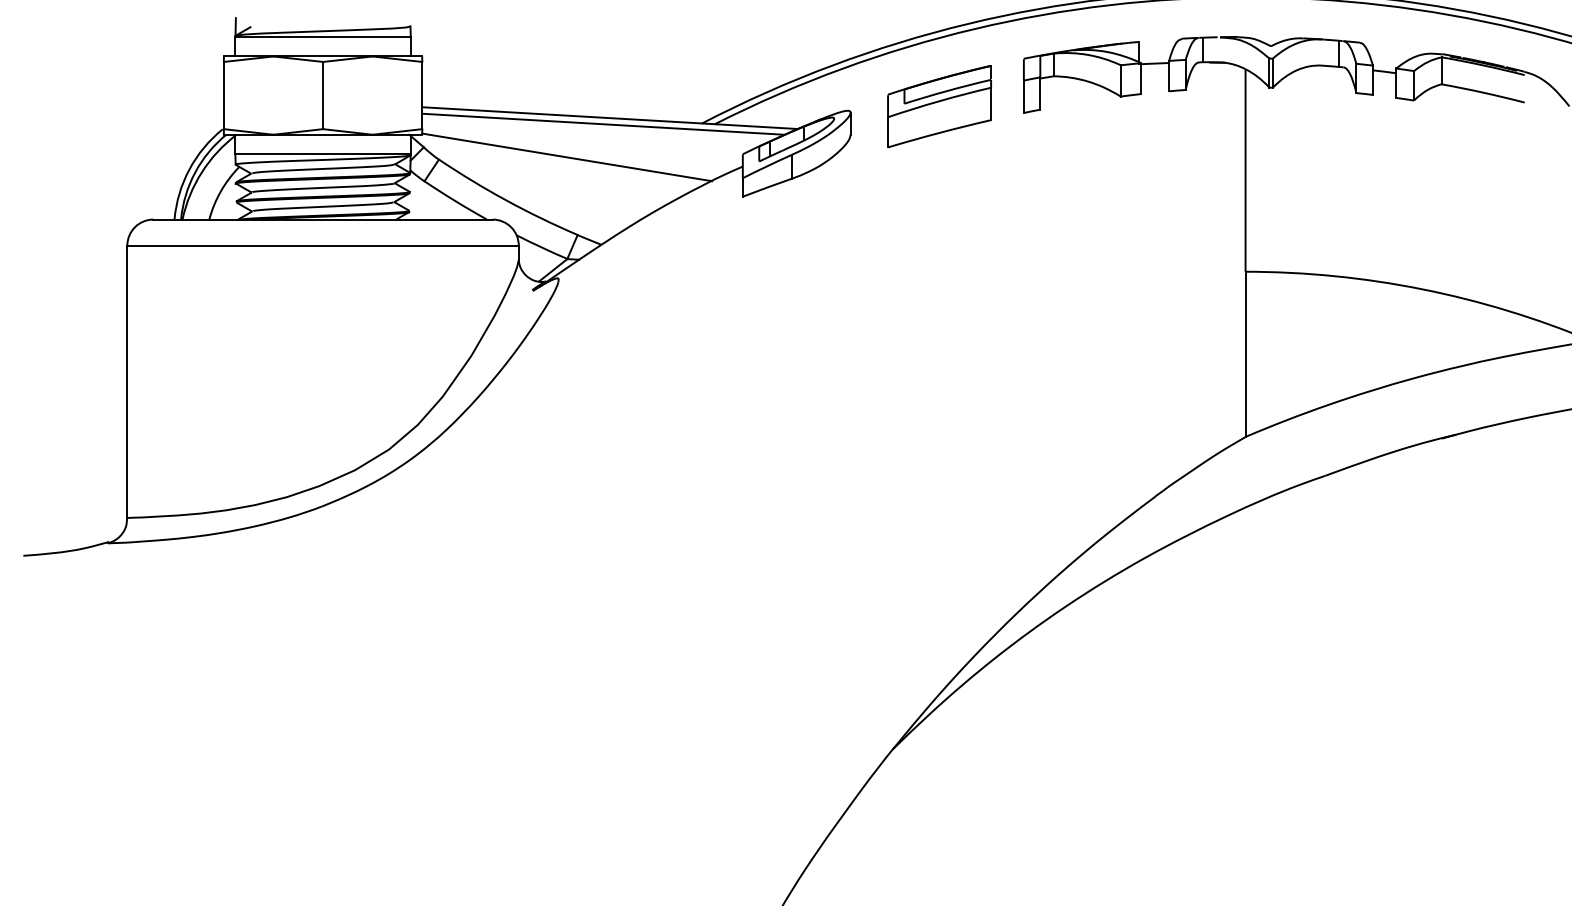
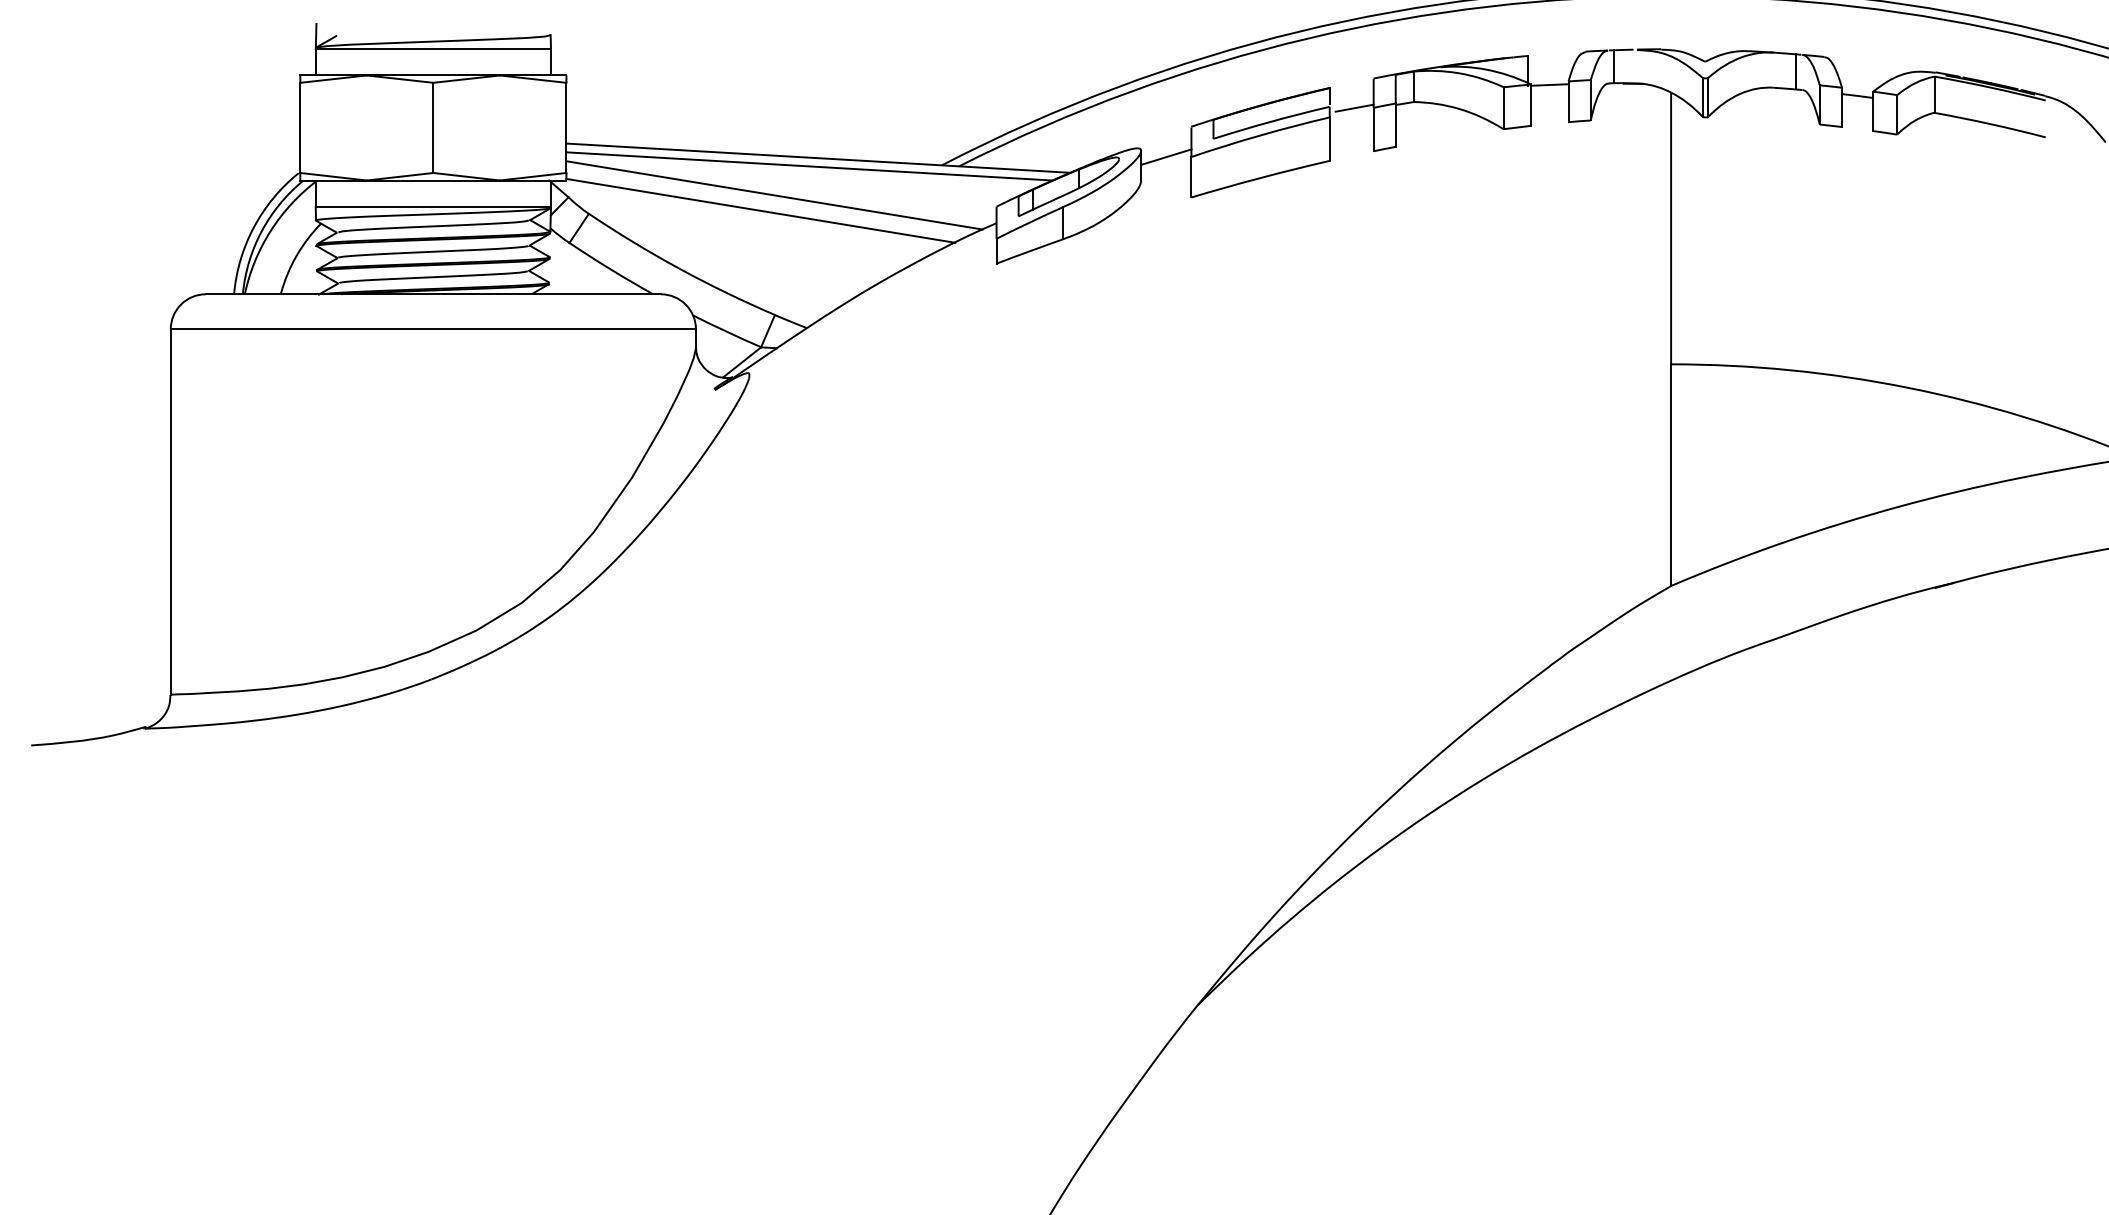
line: (1009, 80) -> (1354, 107), added
line: (869, 116) -> (1166, 156), added
line: (577, 145) -> (774, 195), added

